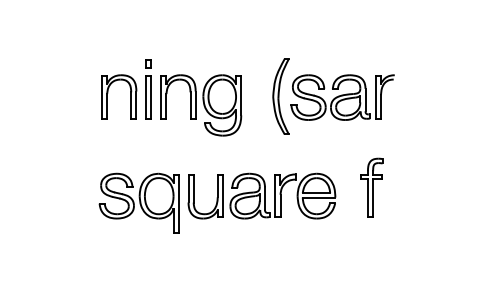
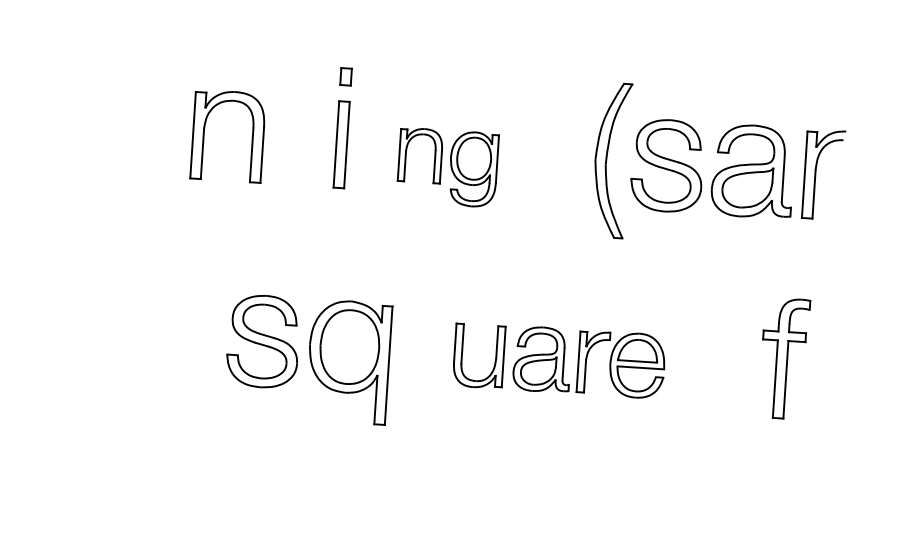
part: (130, 96) -> (251, 136), moved
part: (201, 105) -> (448, 167), size x0.6
part: (261, 195) -> (558, 359), size x0.7

